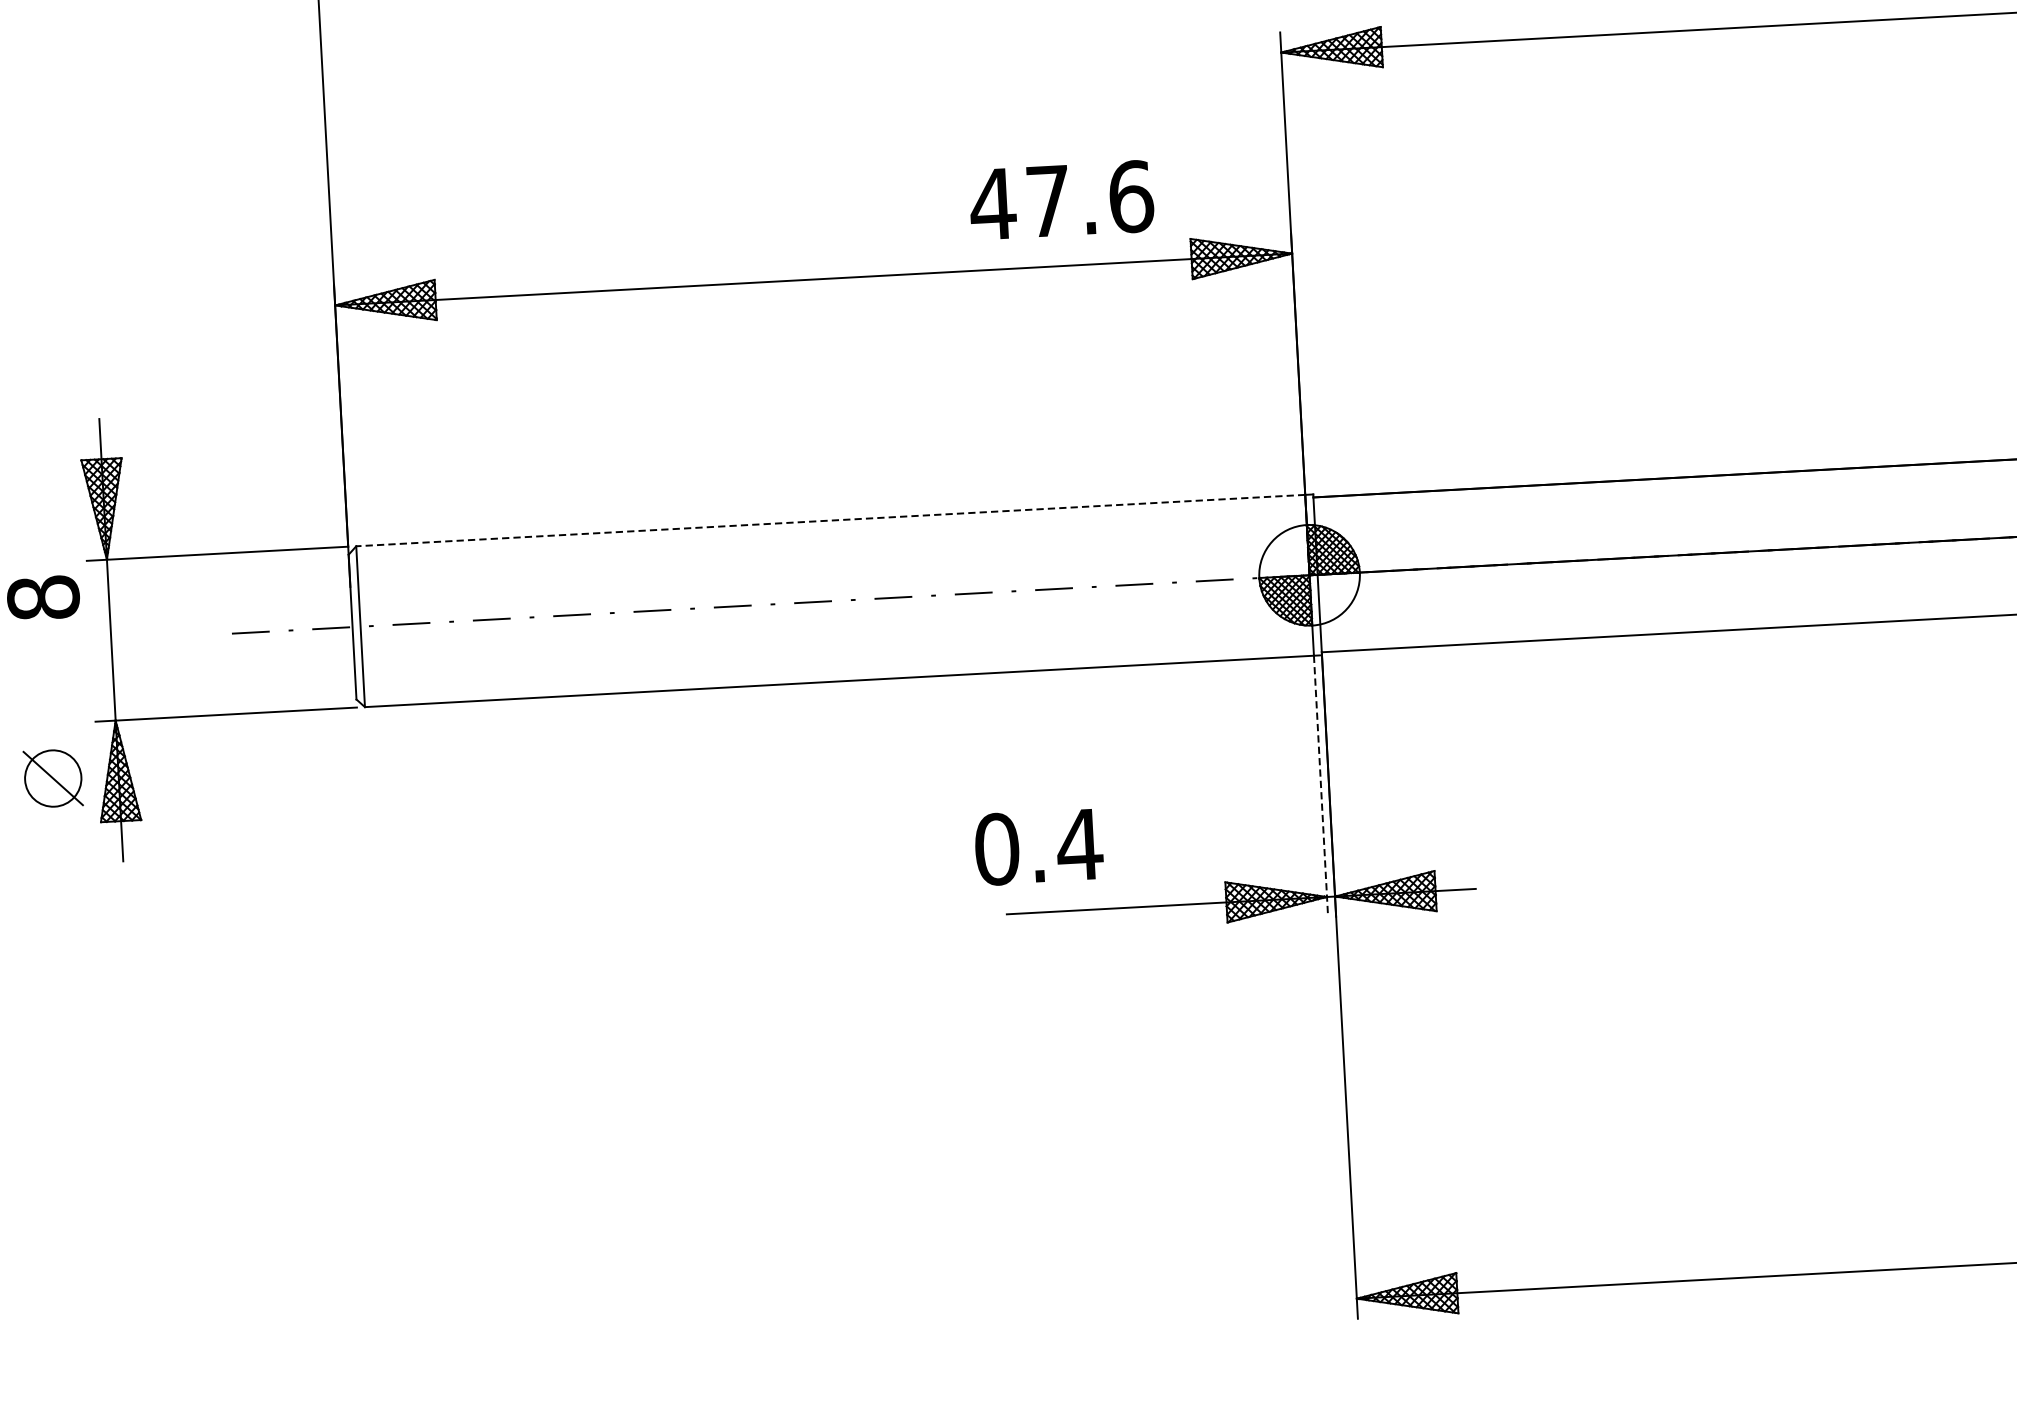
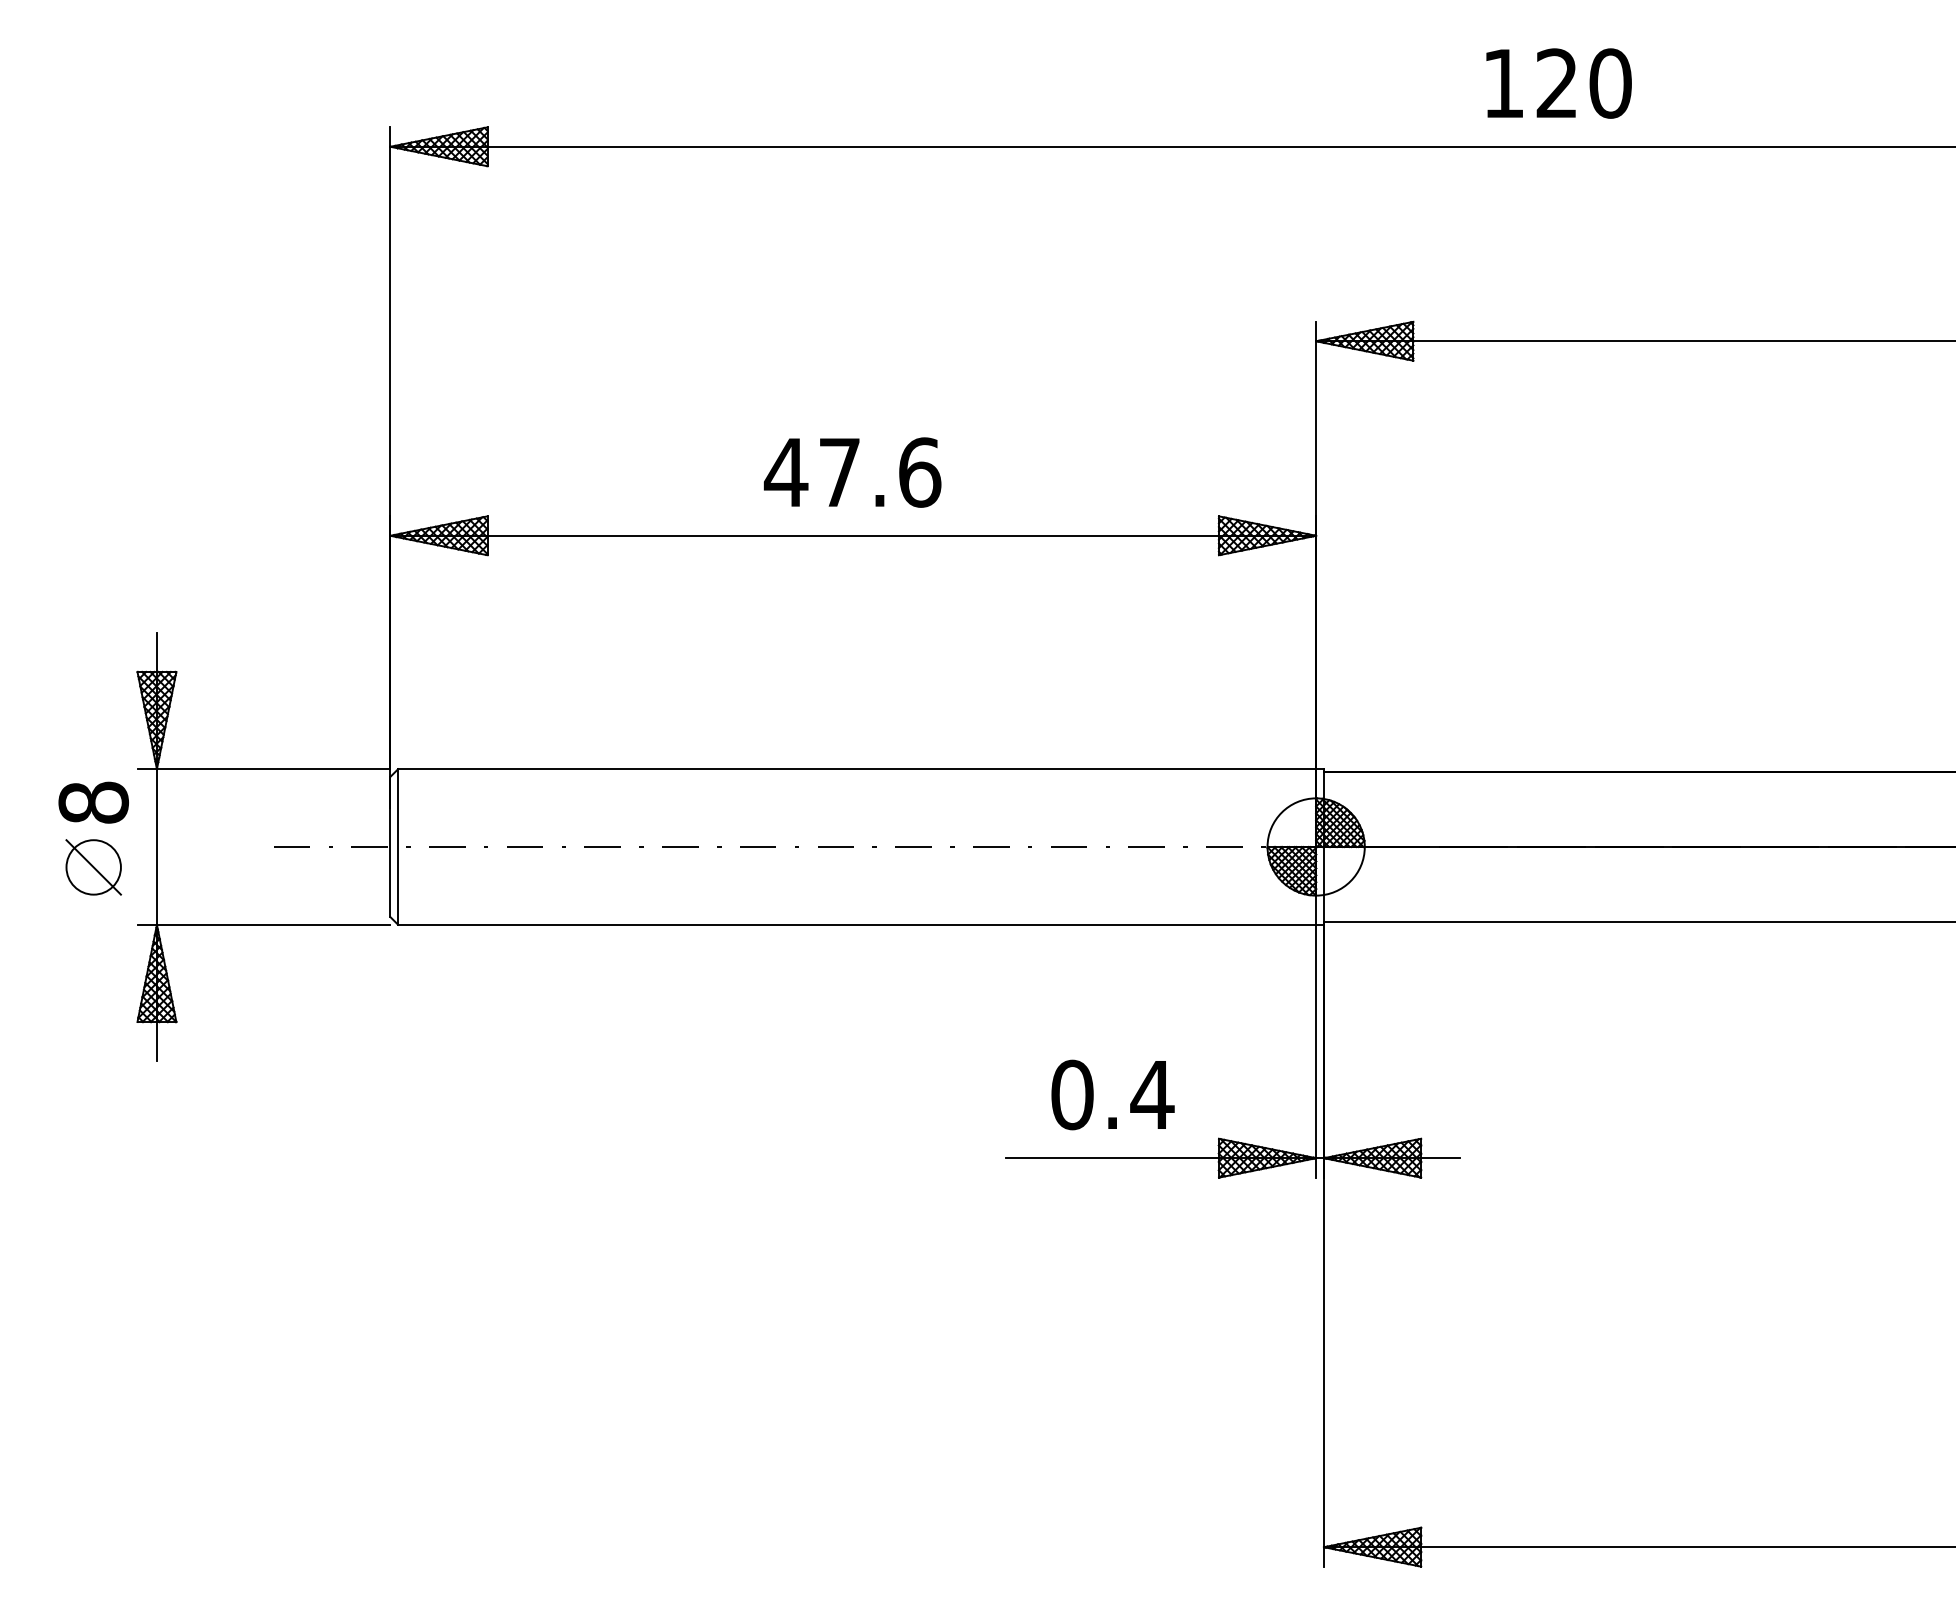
text: (1061, 200) -> (852, 472), moved
line: (830, 520) -> (856, 769), dashed -> solid
part: (53, 778) -> (93, 867), moved
line: (1321, 786) -> (1316, 1051), dashed -> solid
text: (1038, 846) -> (1112, 1094), moved

